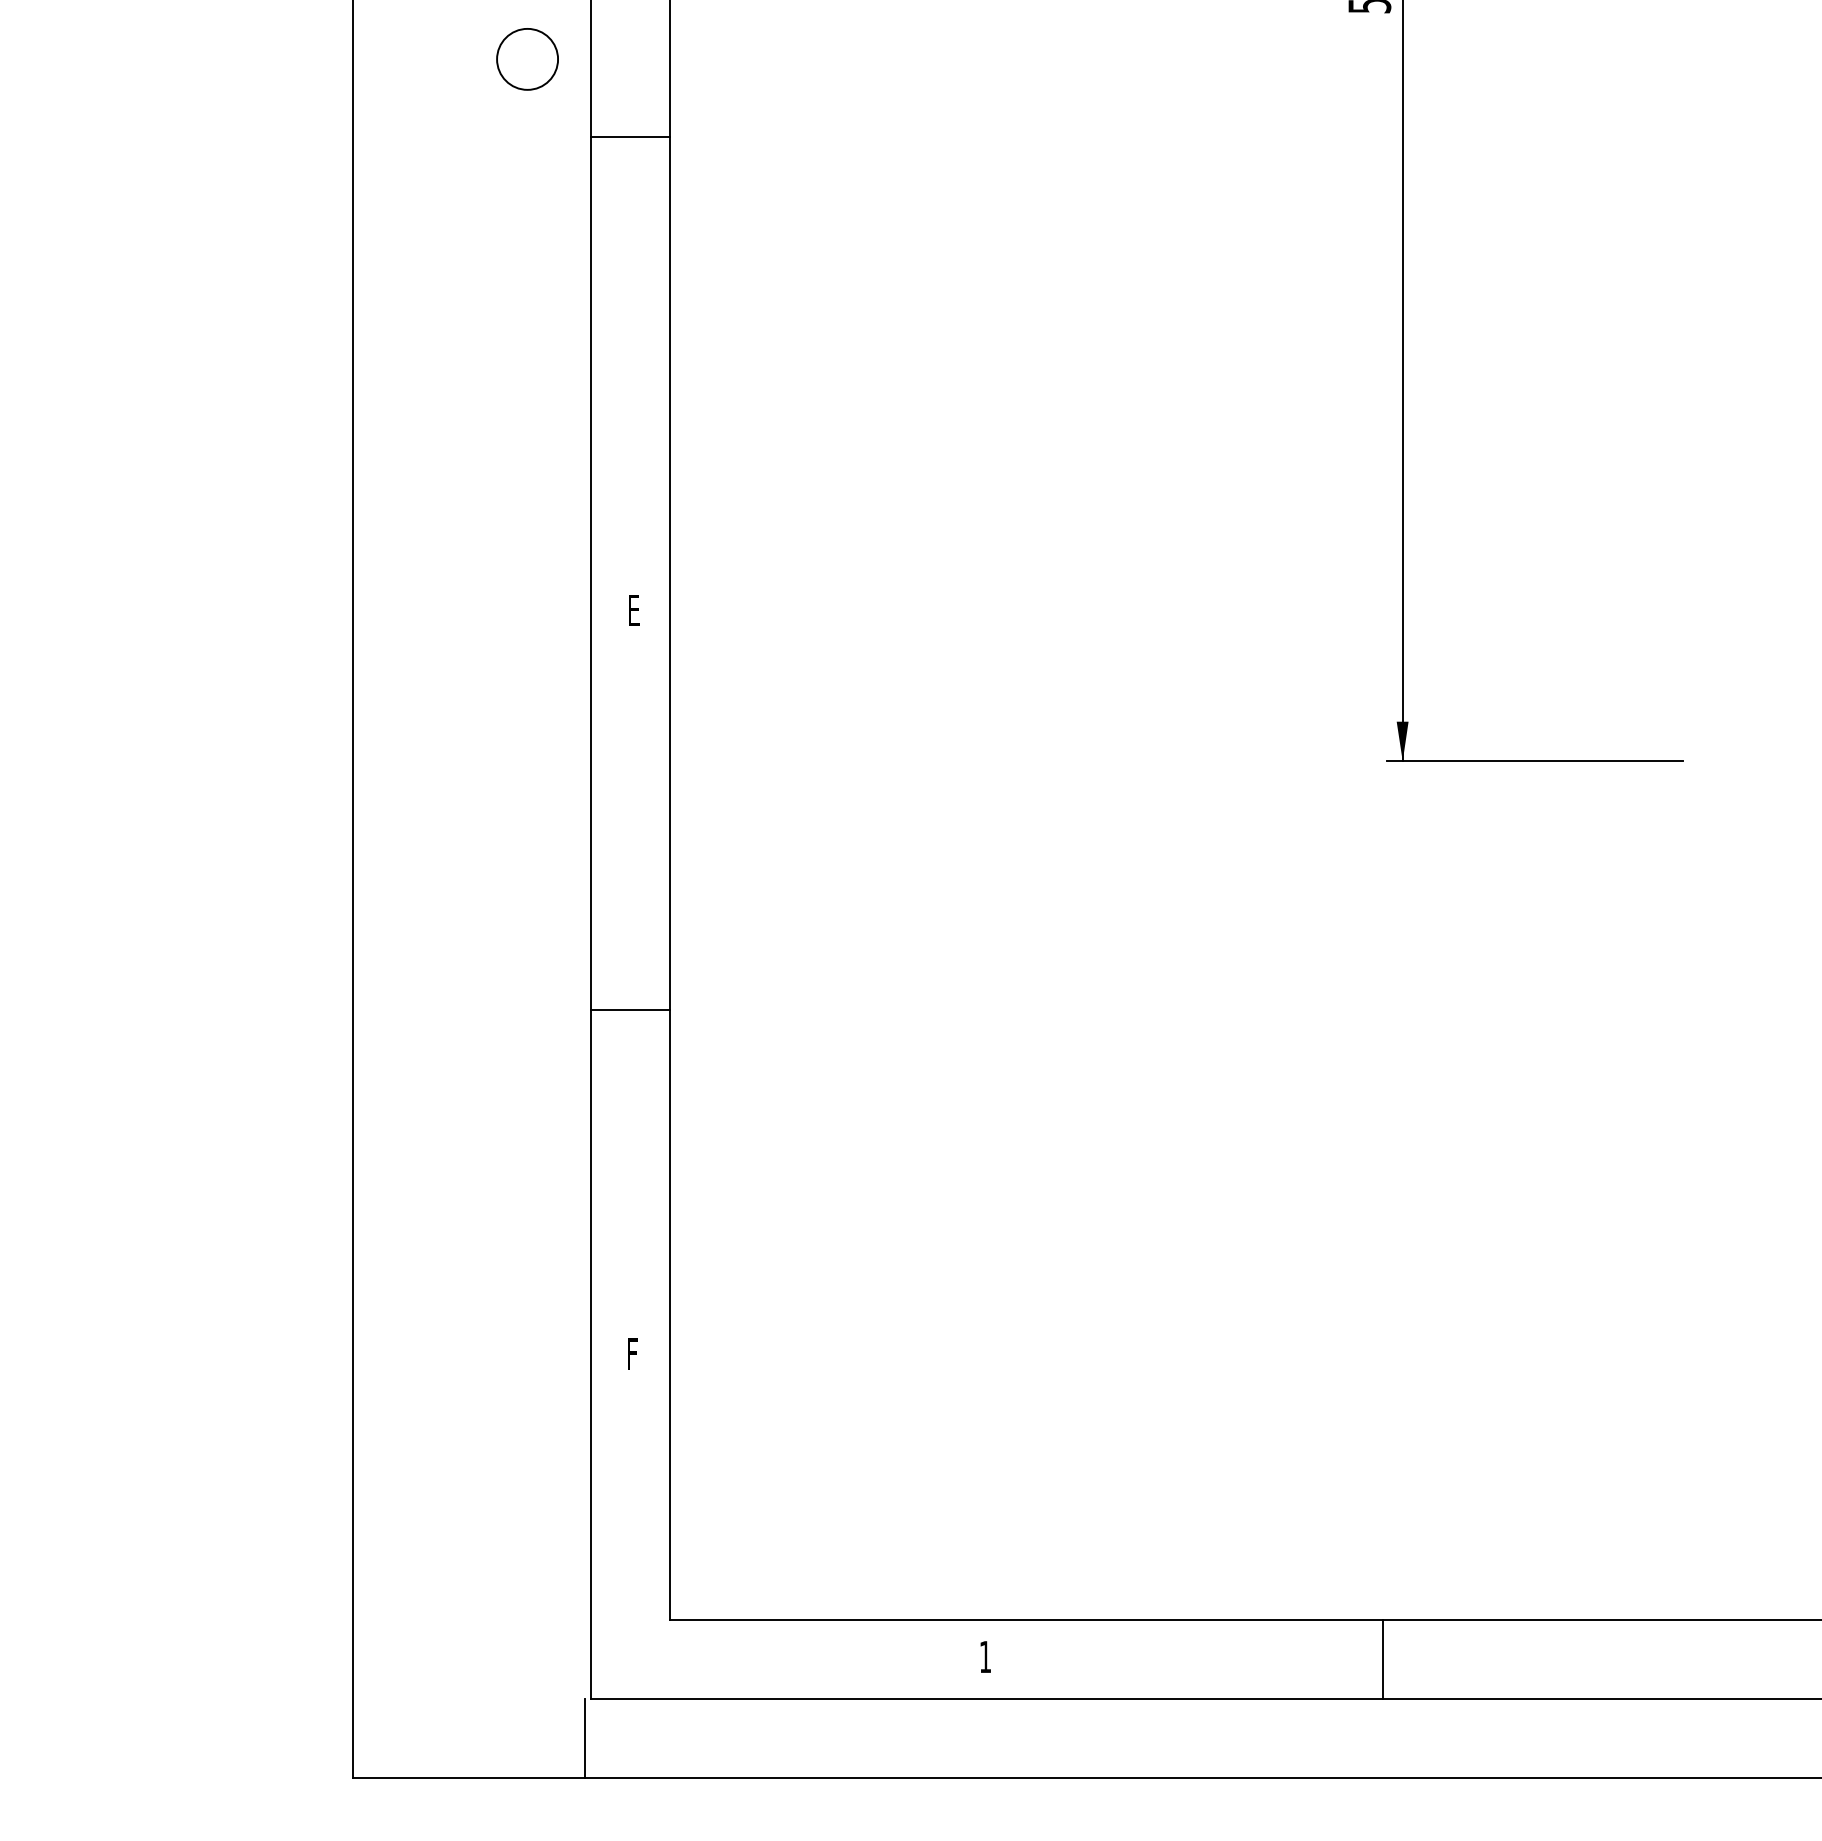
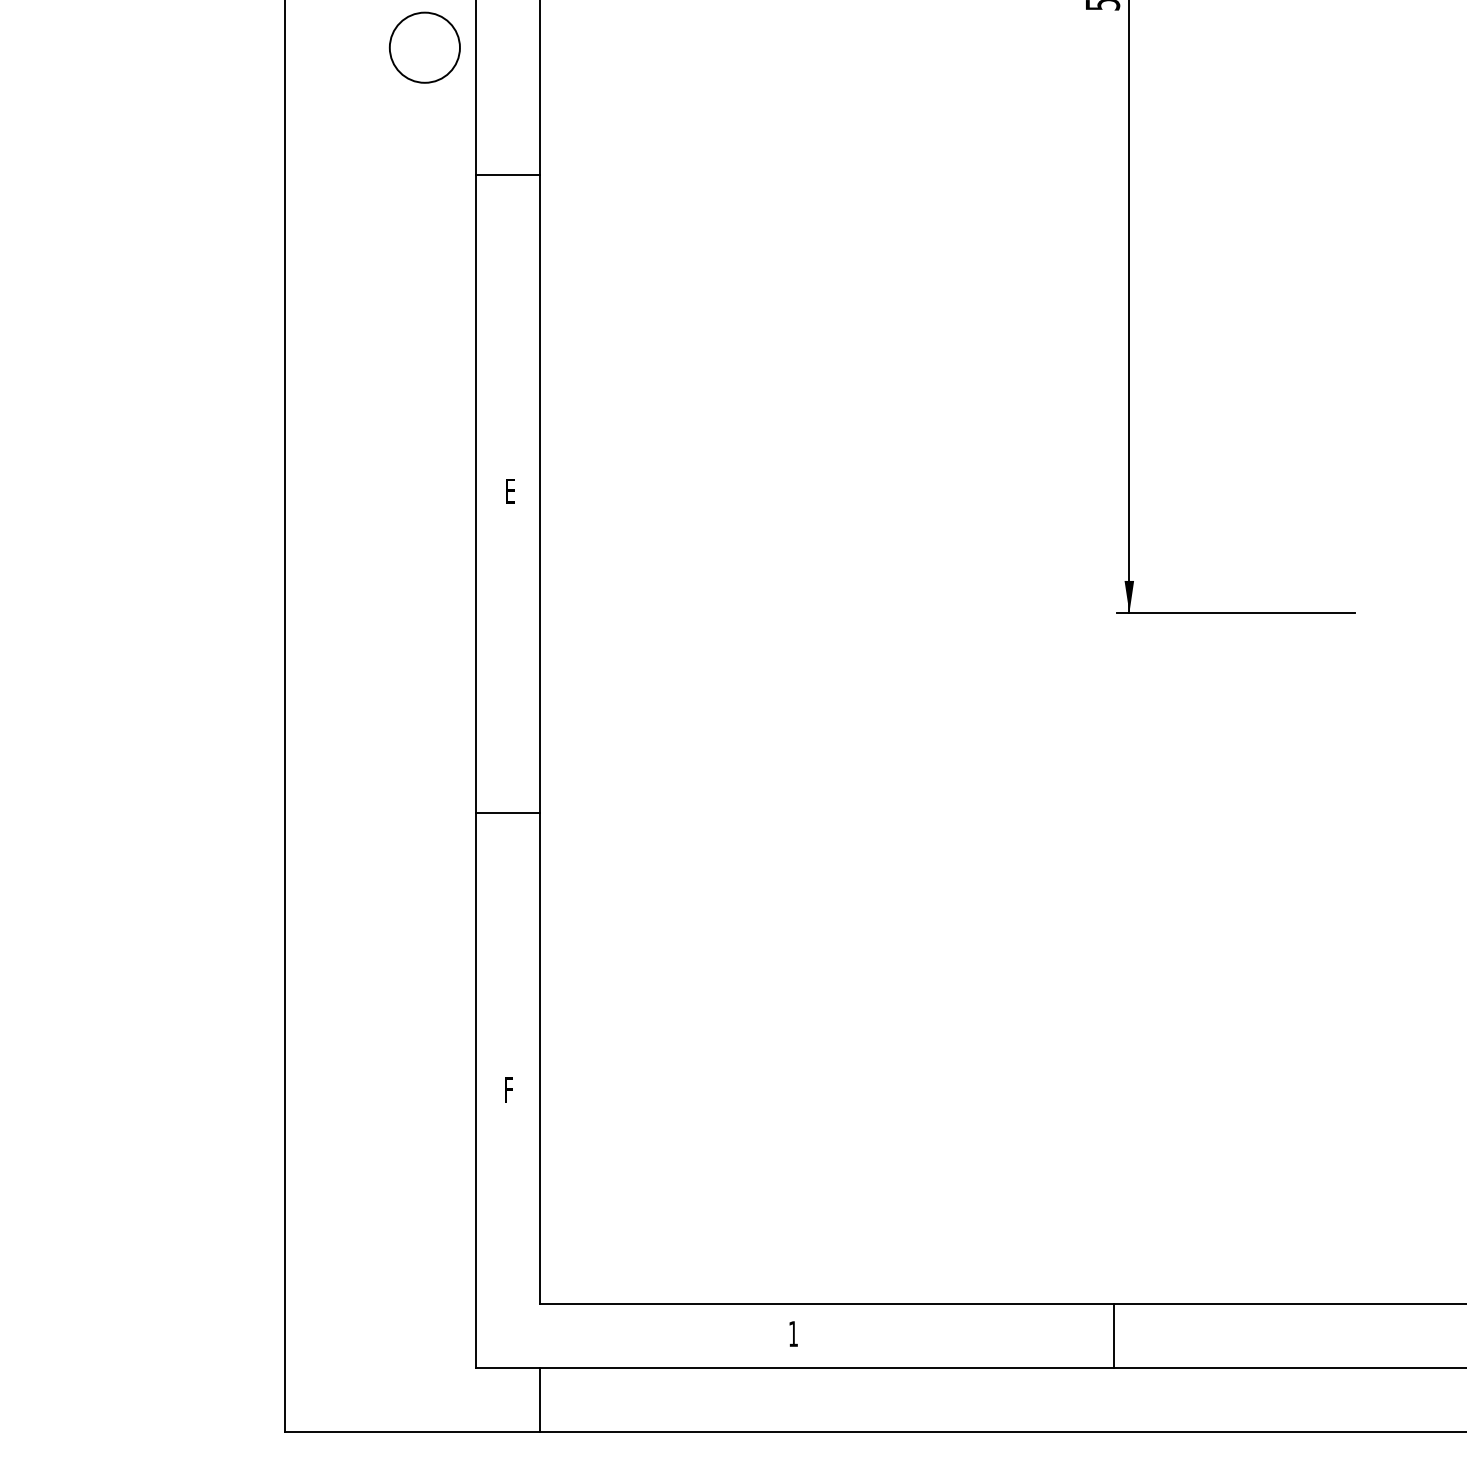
circle: (527, 59) -> (424, 47), size x1.43
line: (630, 137) -> (507, 175), moved
line: (584, 1738) -> (539, 1399), moved

